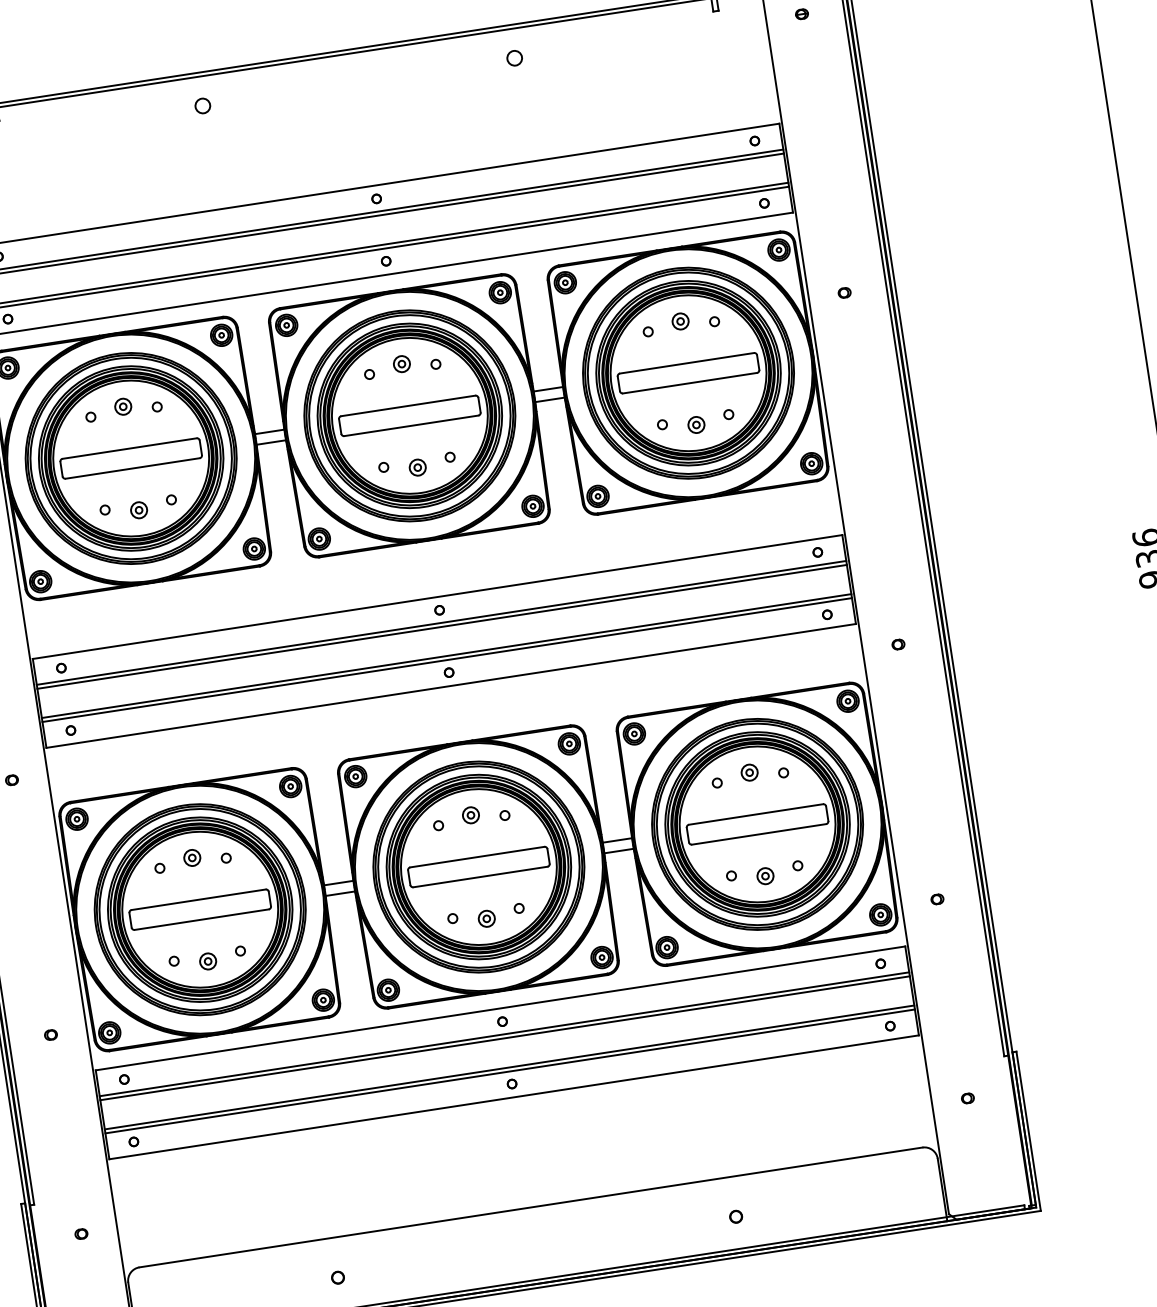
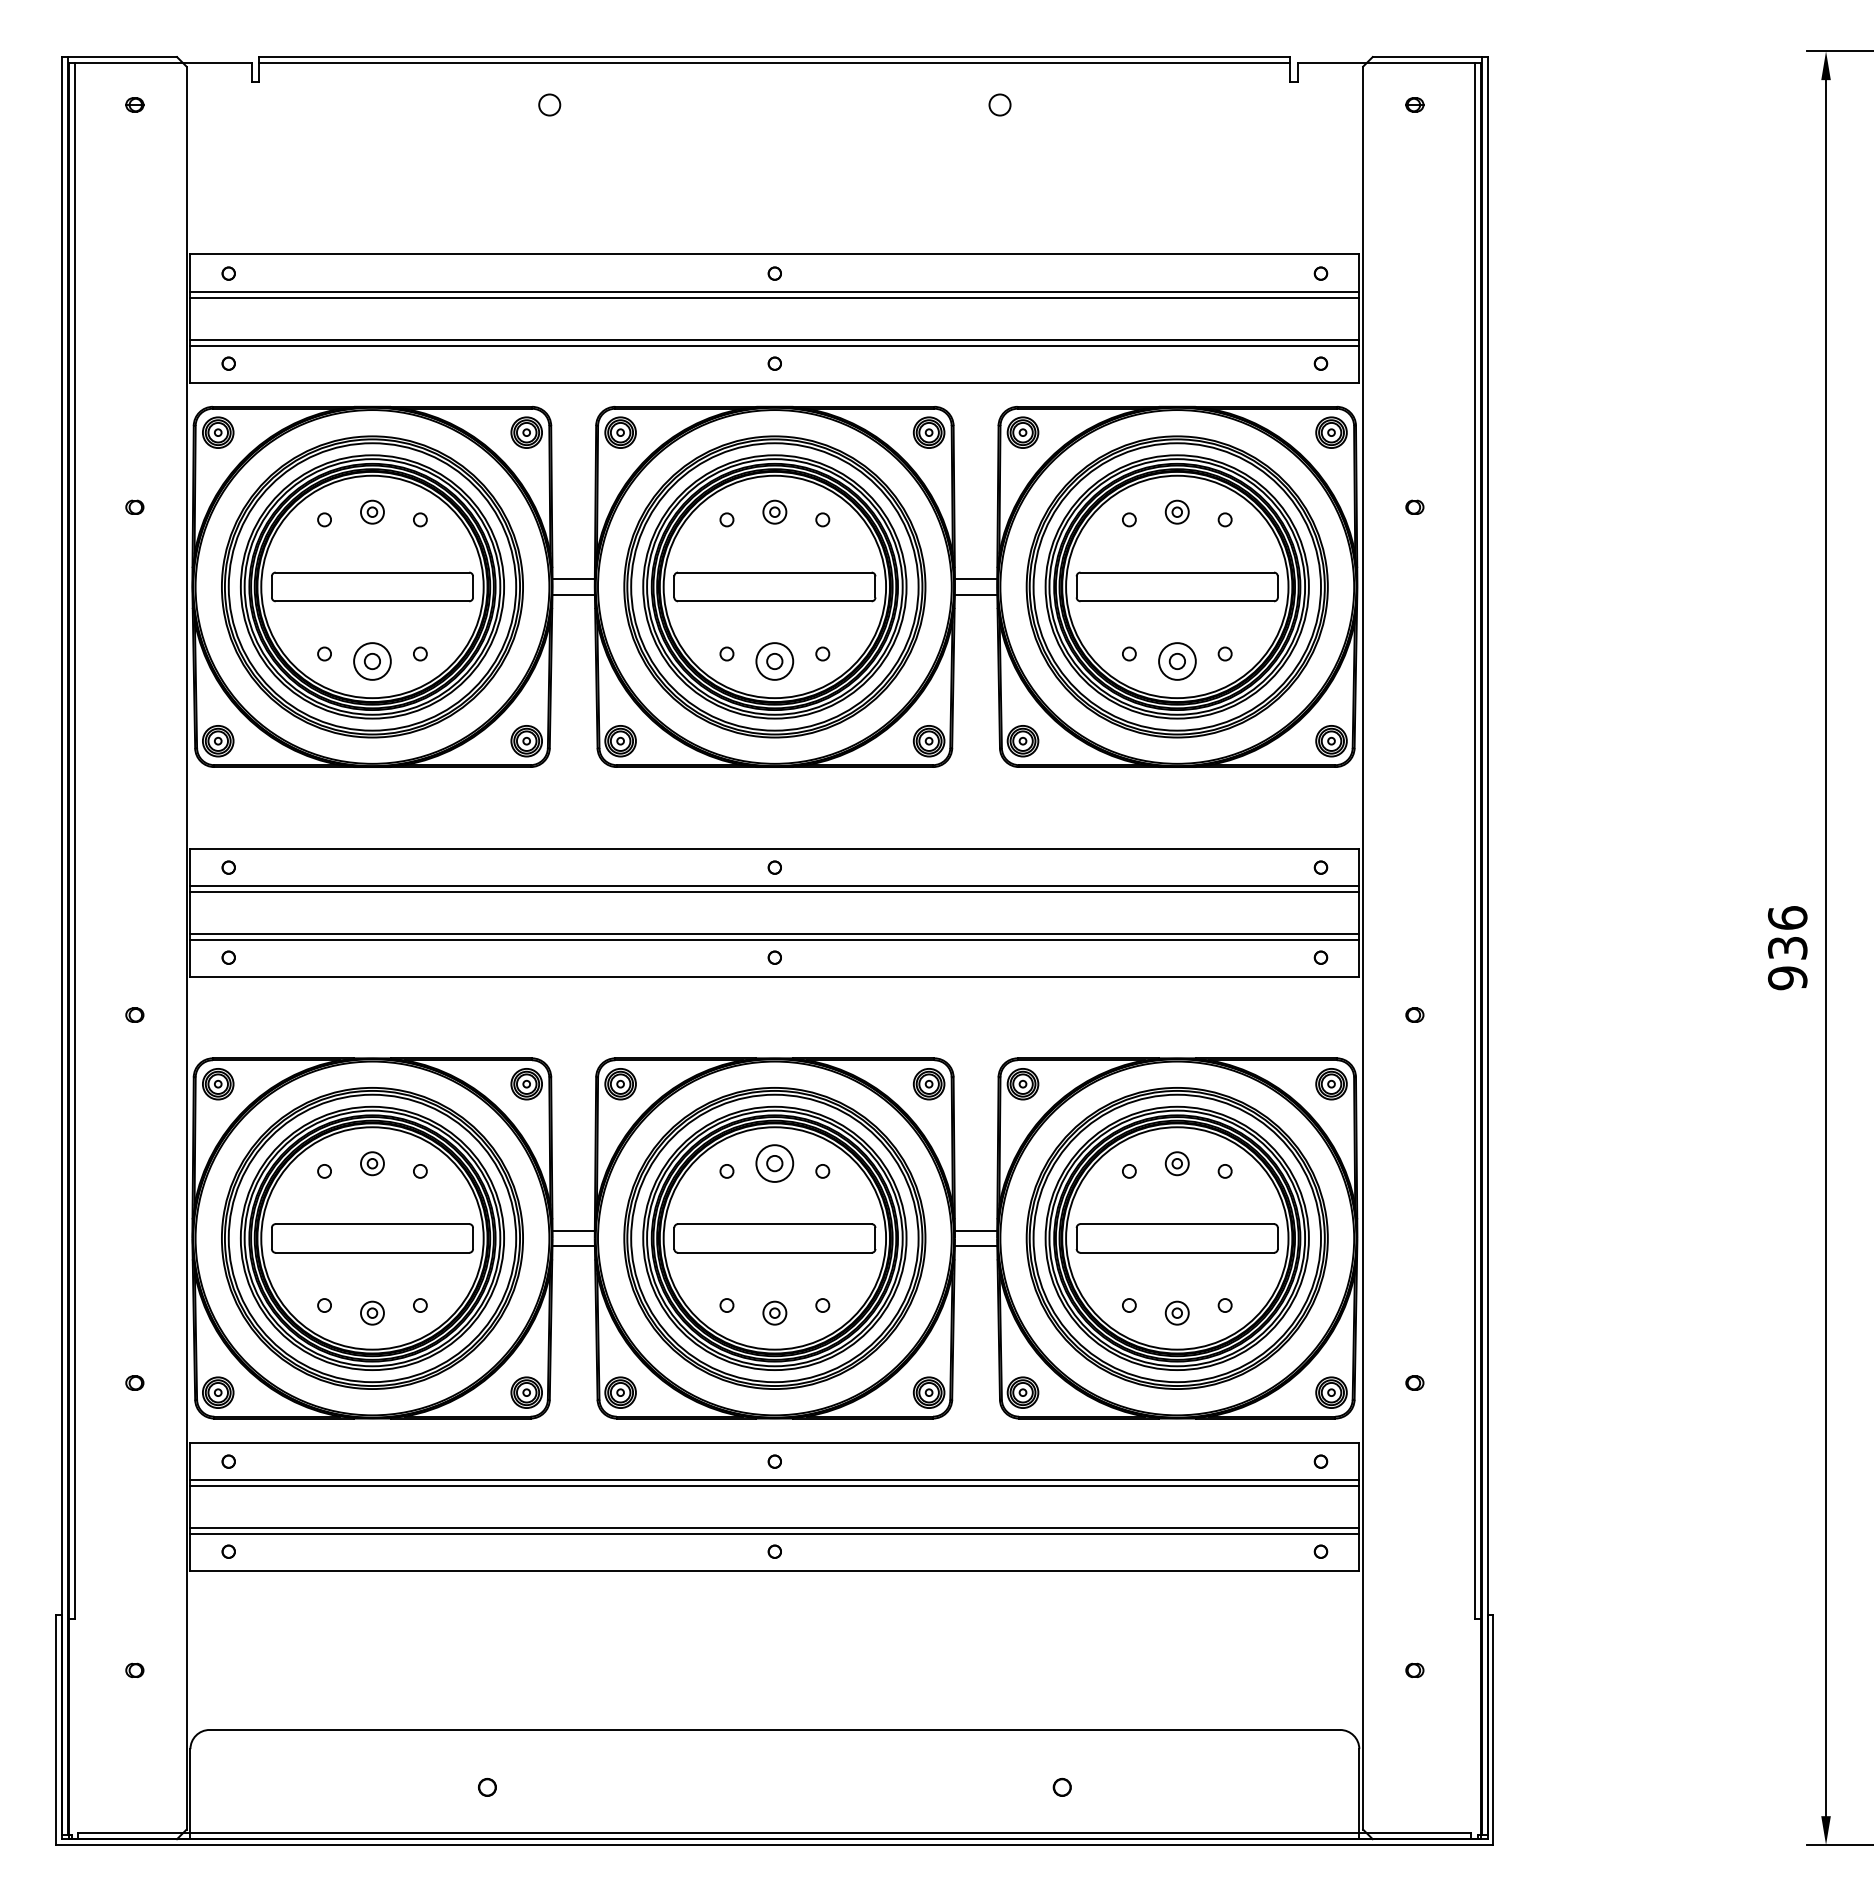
part: (695, 424) -> (1176, 661), size x1.6
part: (417, 467) -> (774, 661), size x1.6
part: (139, 510) -> (372, 661), size x1.6
part: (470, 815) -> (774, 1163), size x1.6

